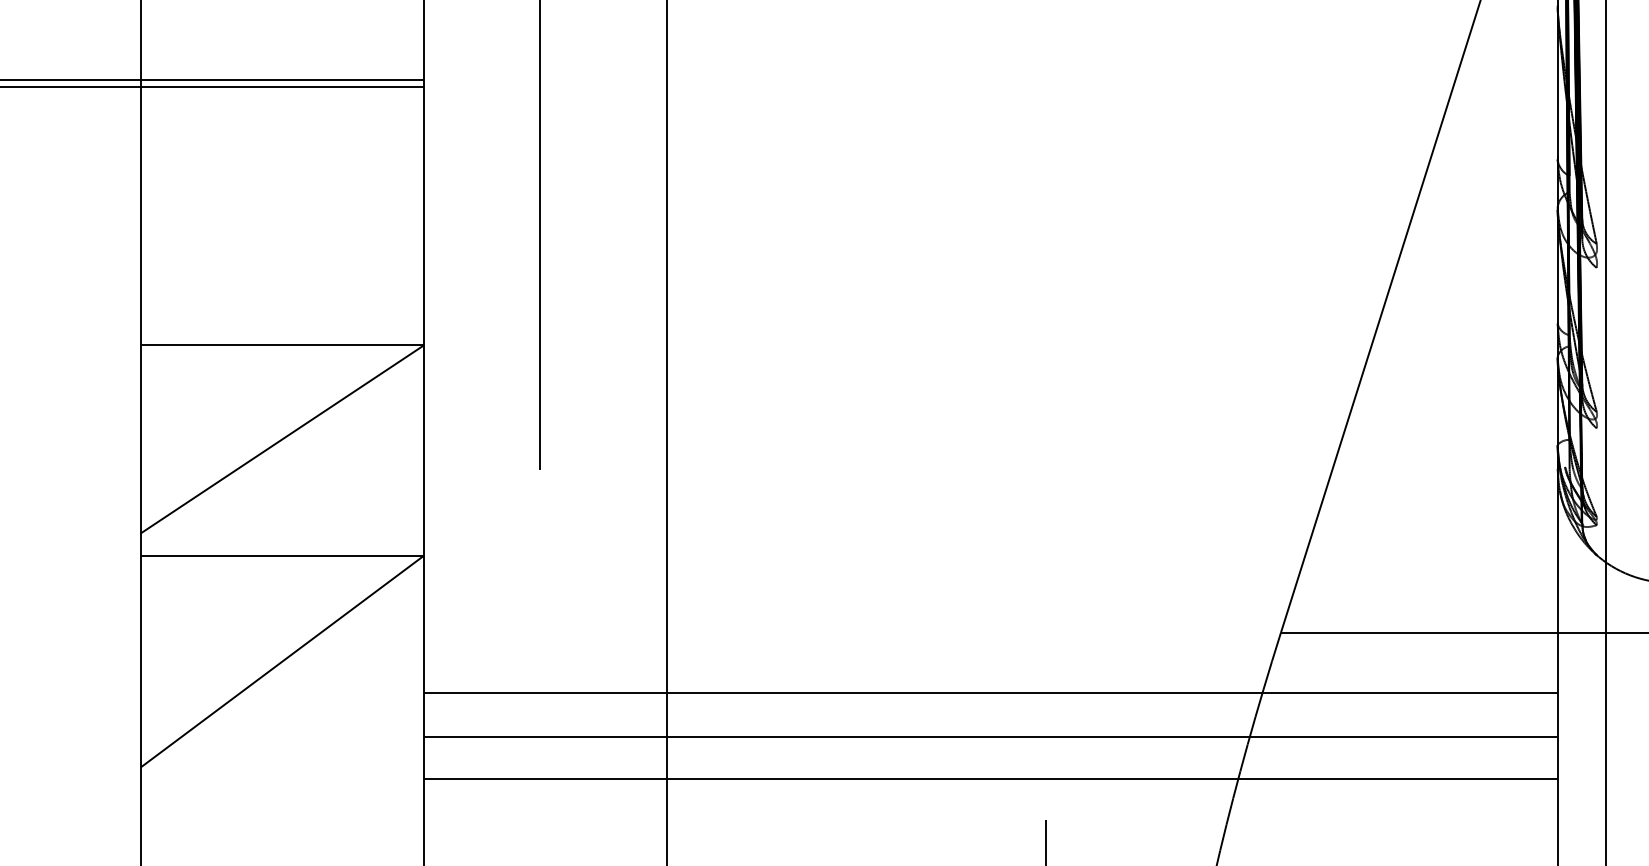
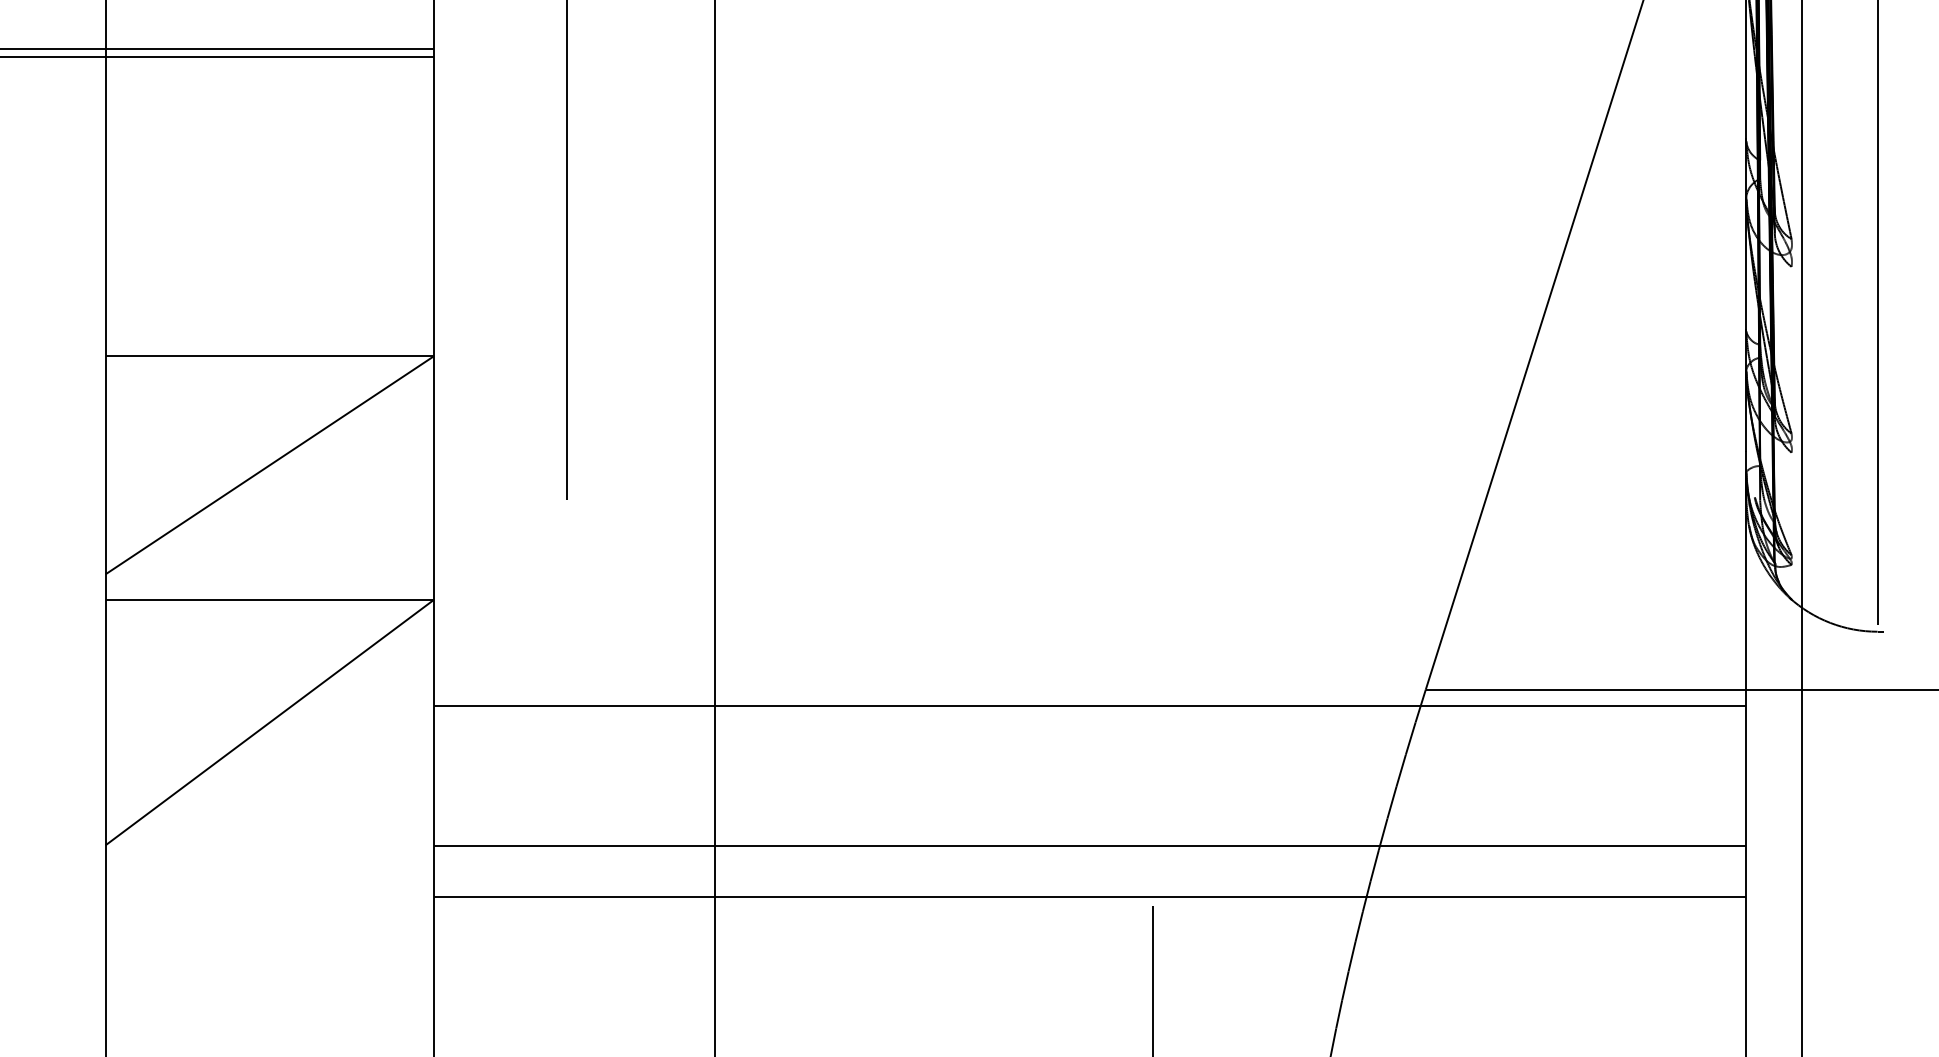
line: (990, 693) -> (1089, 705), moved
line: (990, 737) -> (1089, 846), moved
line: (990, 778) -> (1089, 896), moved

